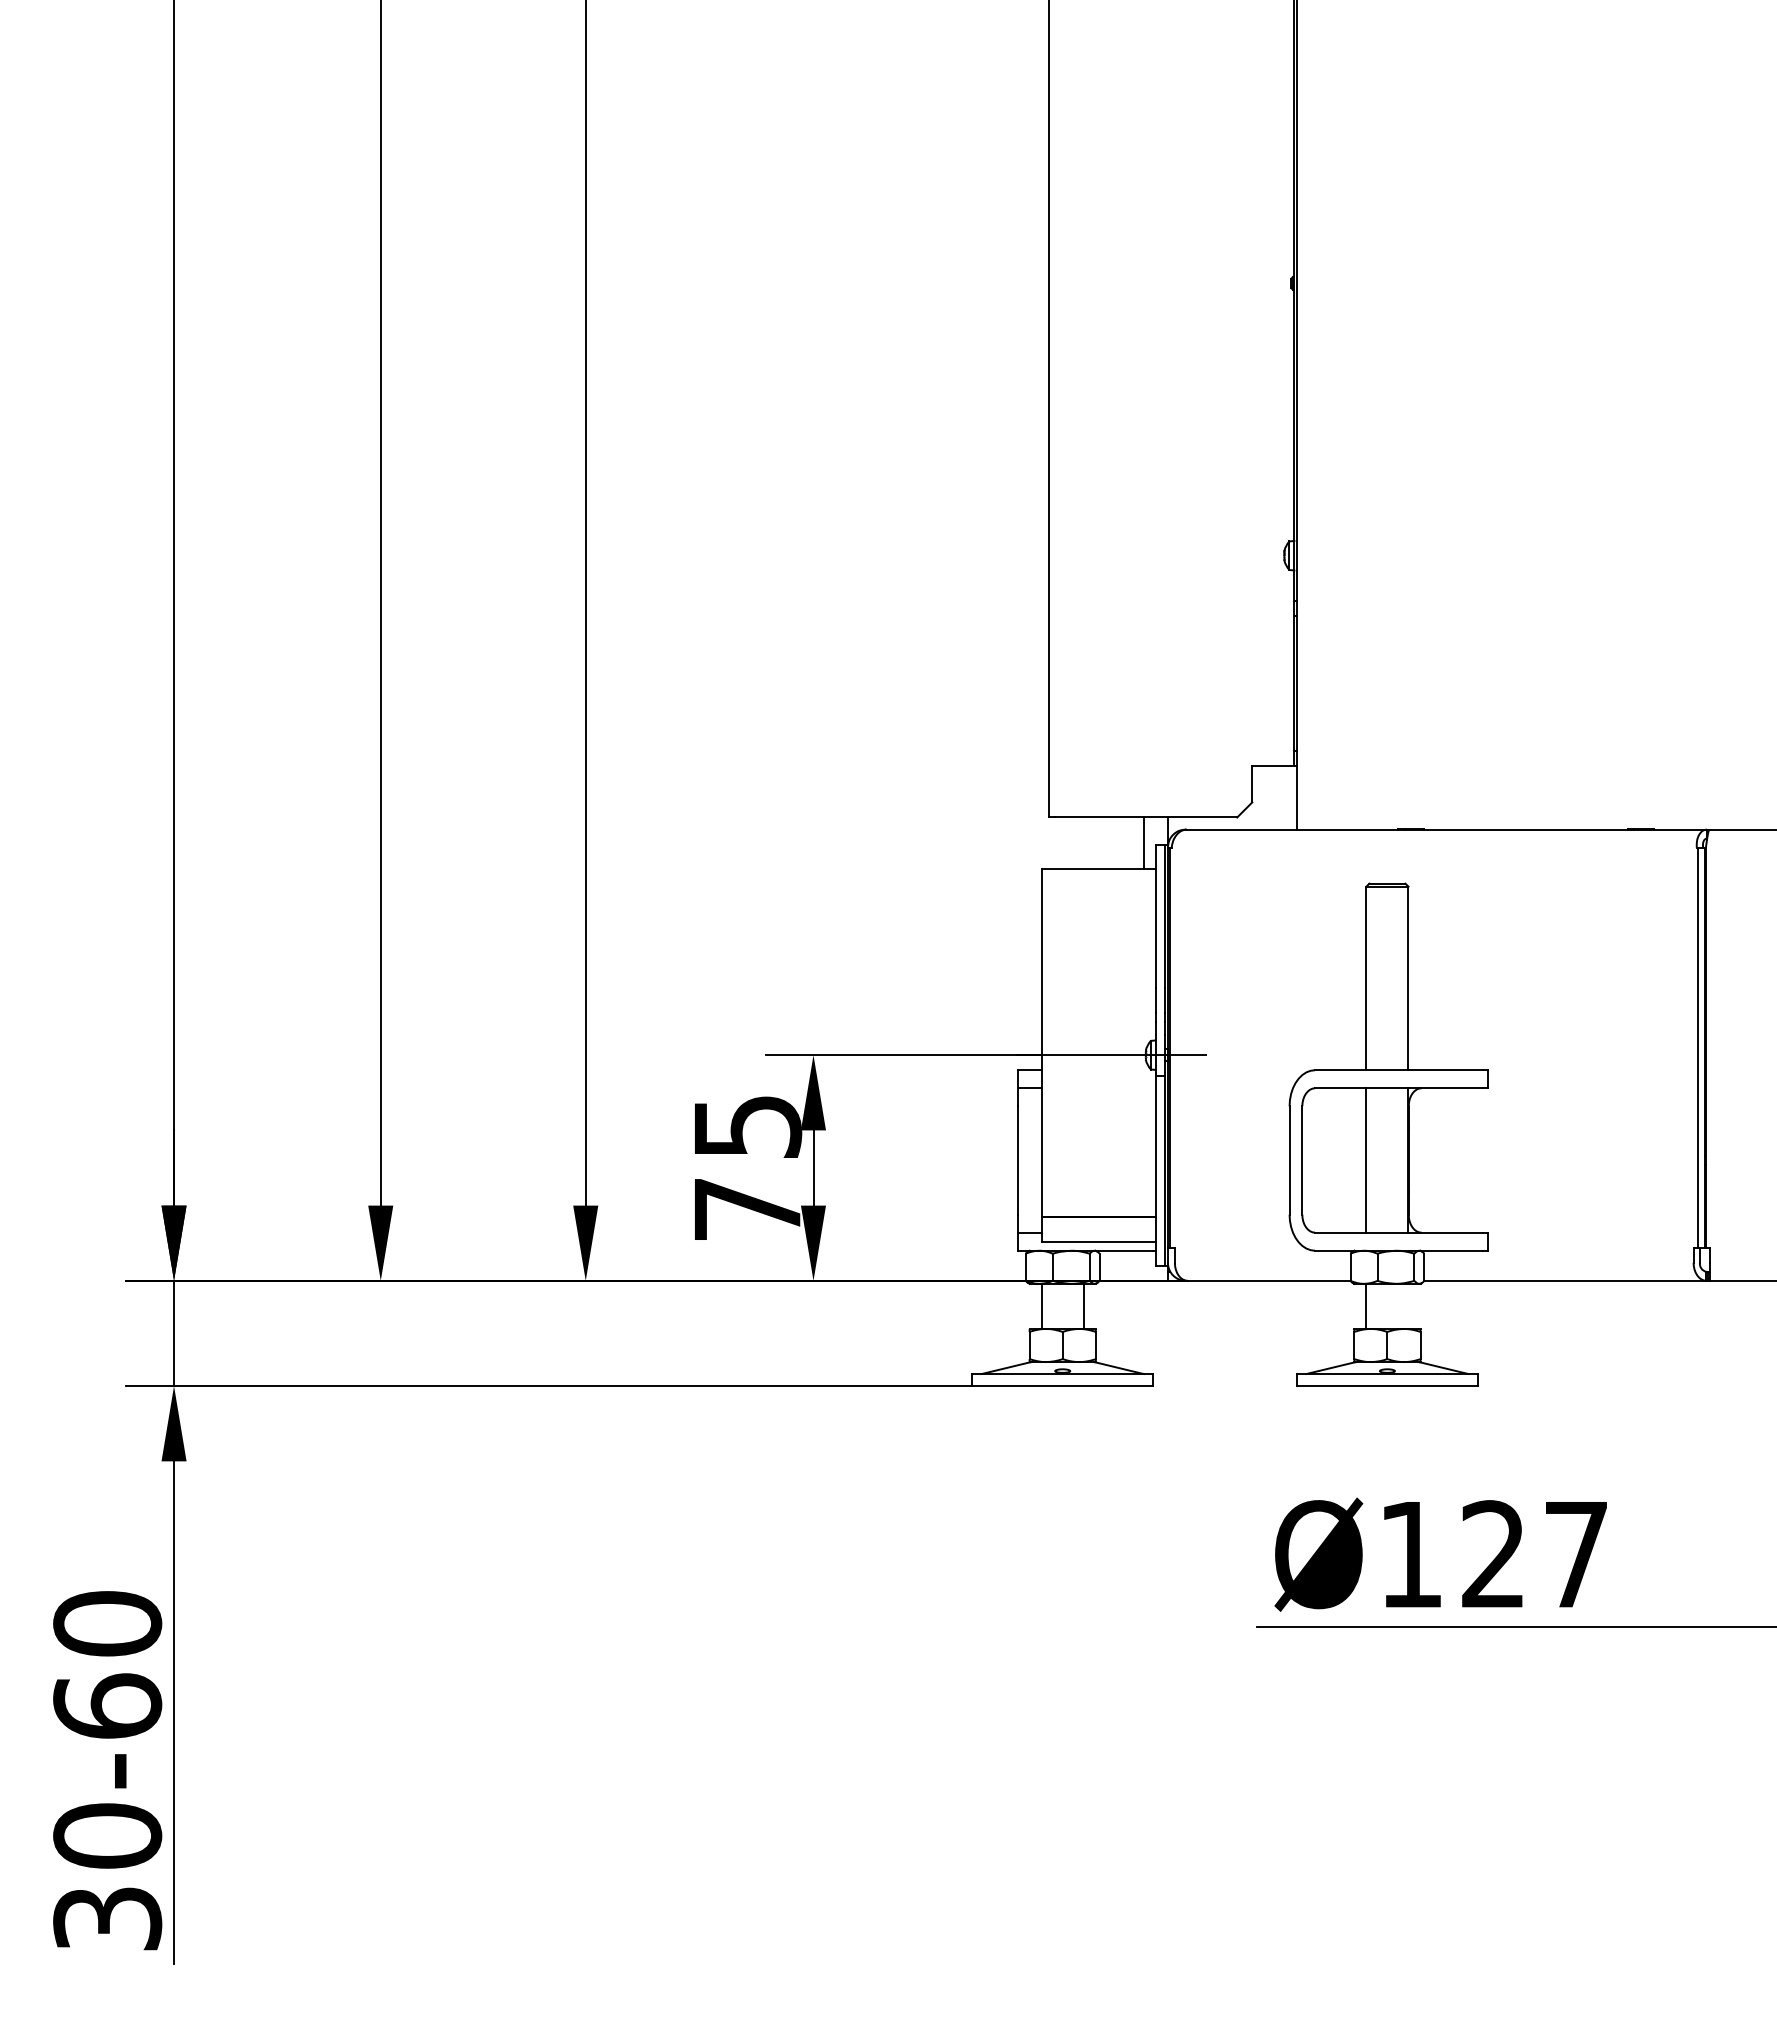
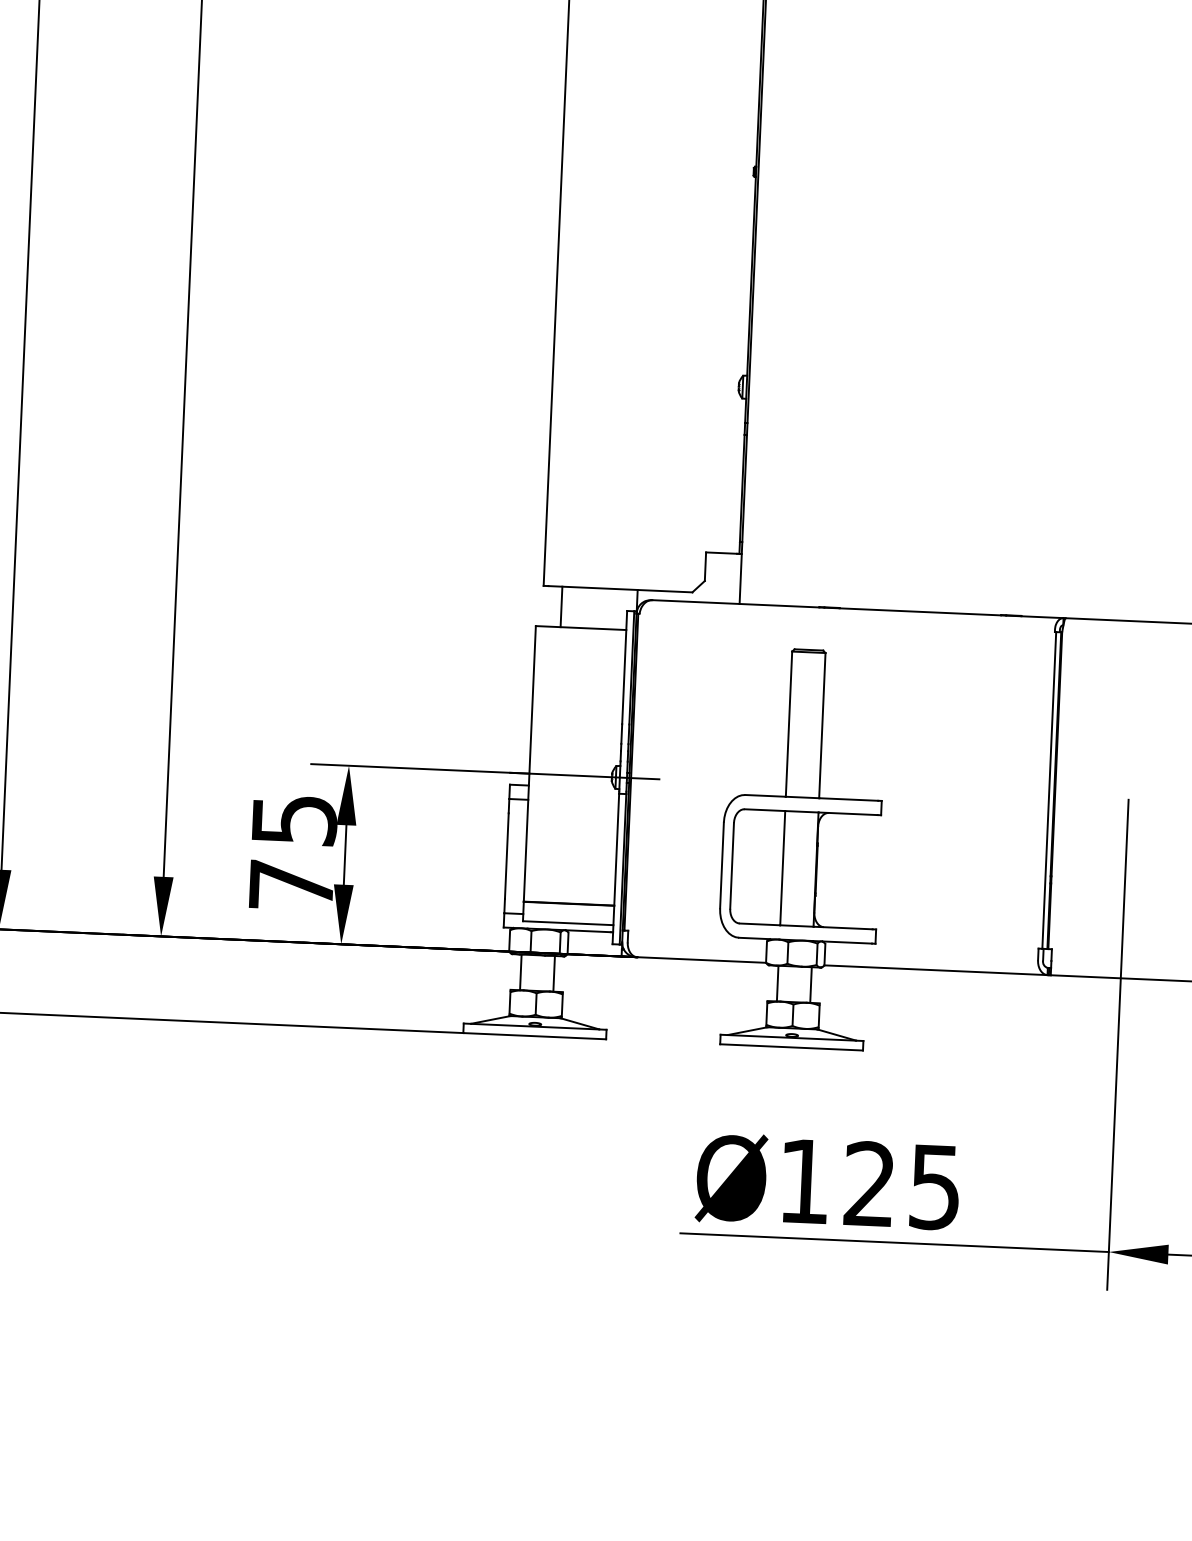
line: (1143, 842) -> (561, 606), moved
line: (1408, 1305) -> (811, 984), added
text: (1575, 1555) -> (934, 1187), Ø127 -> Ø125

